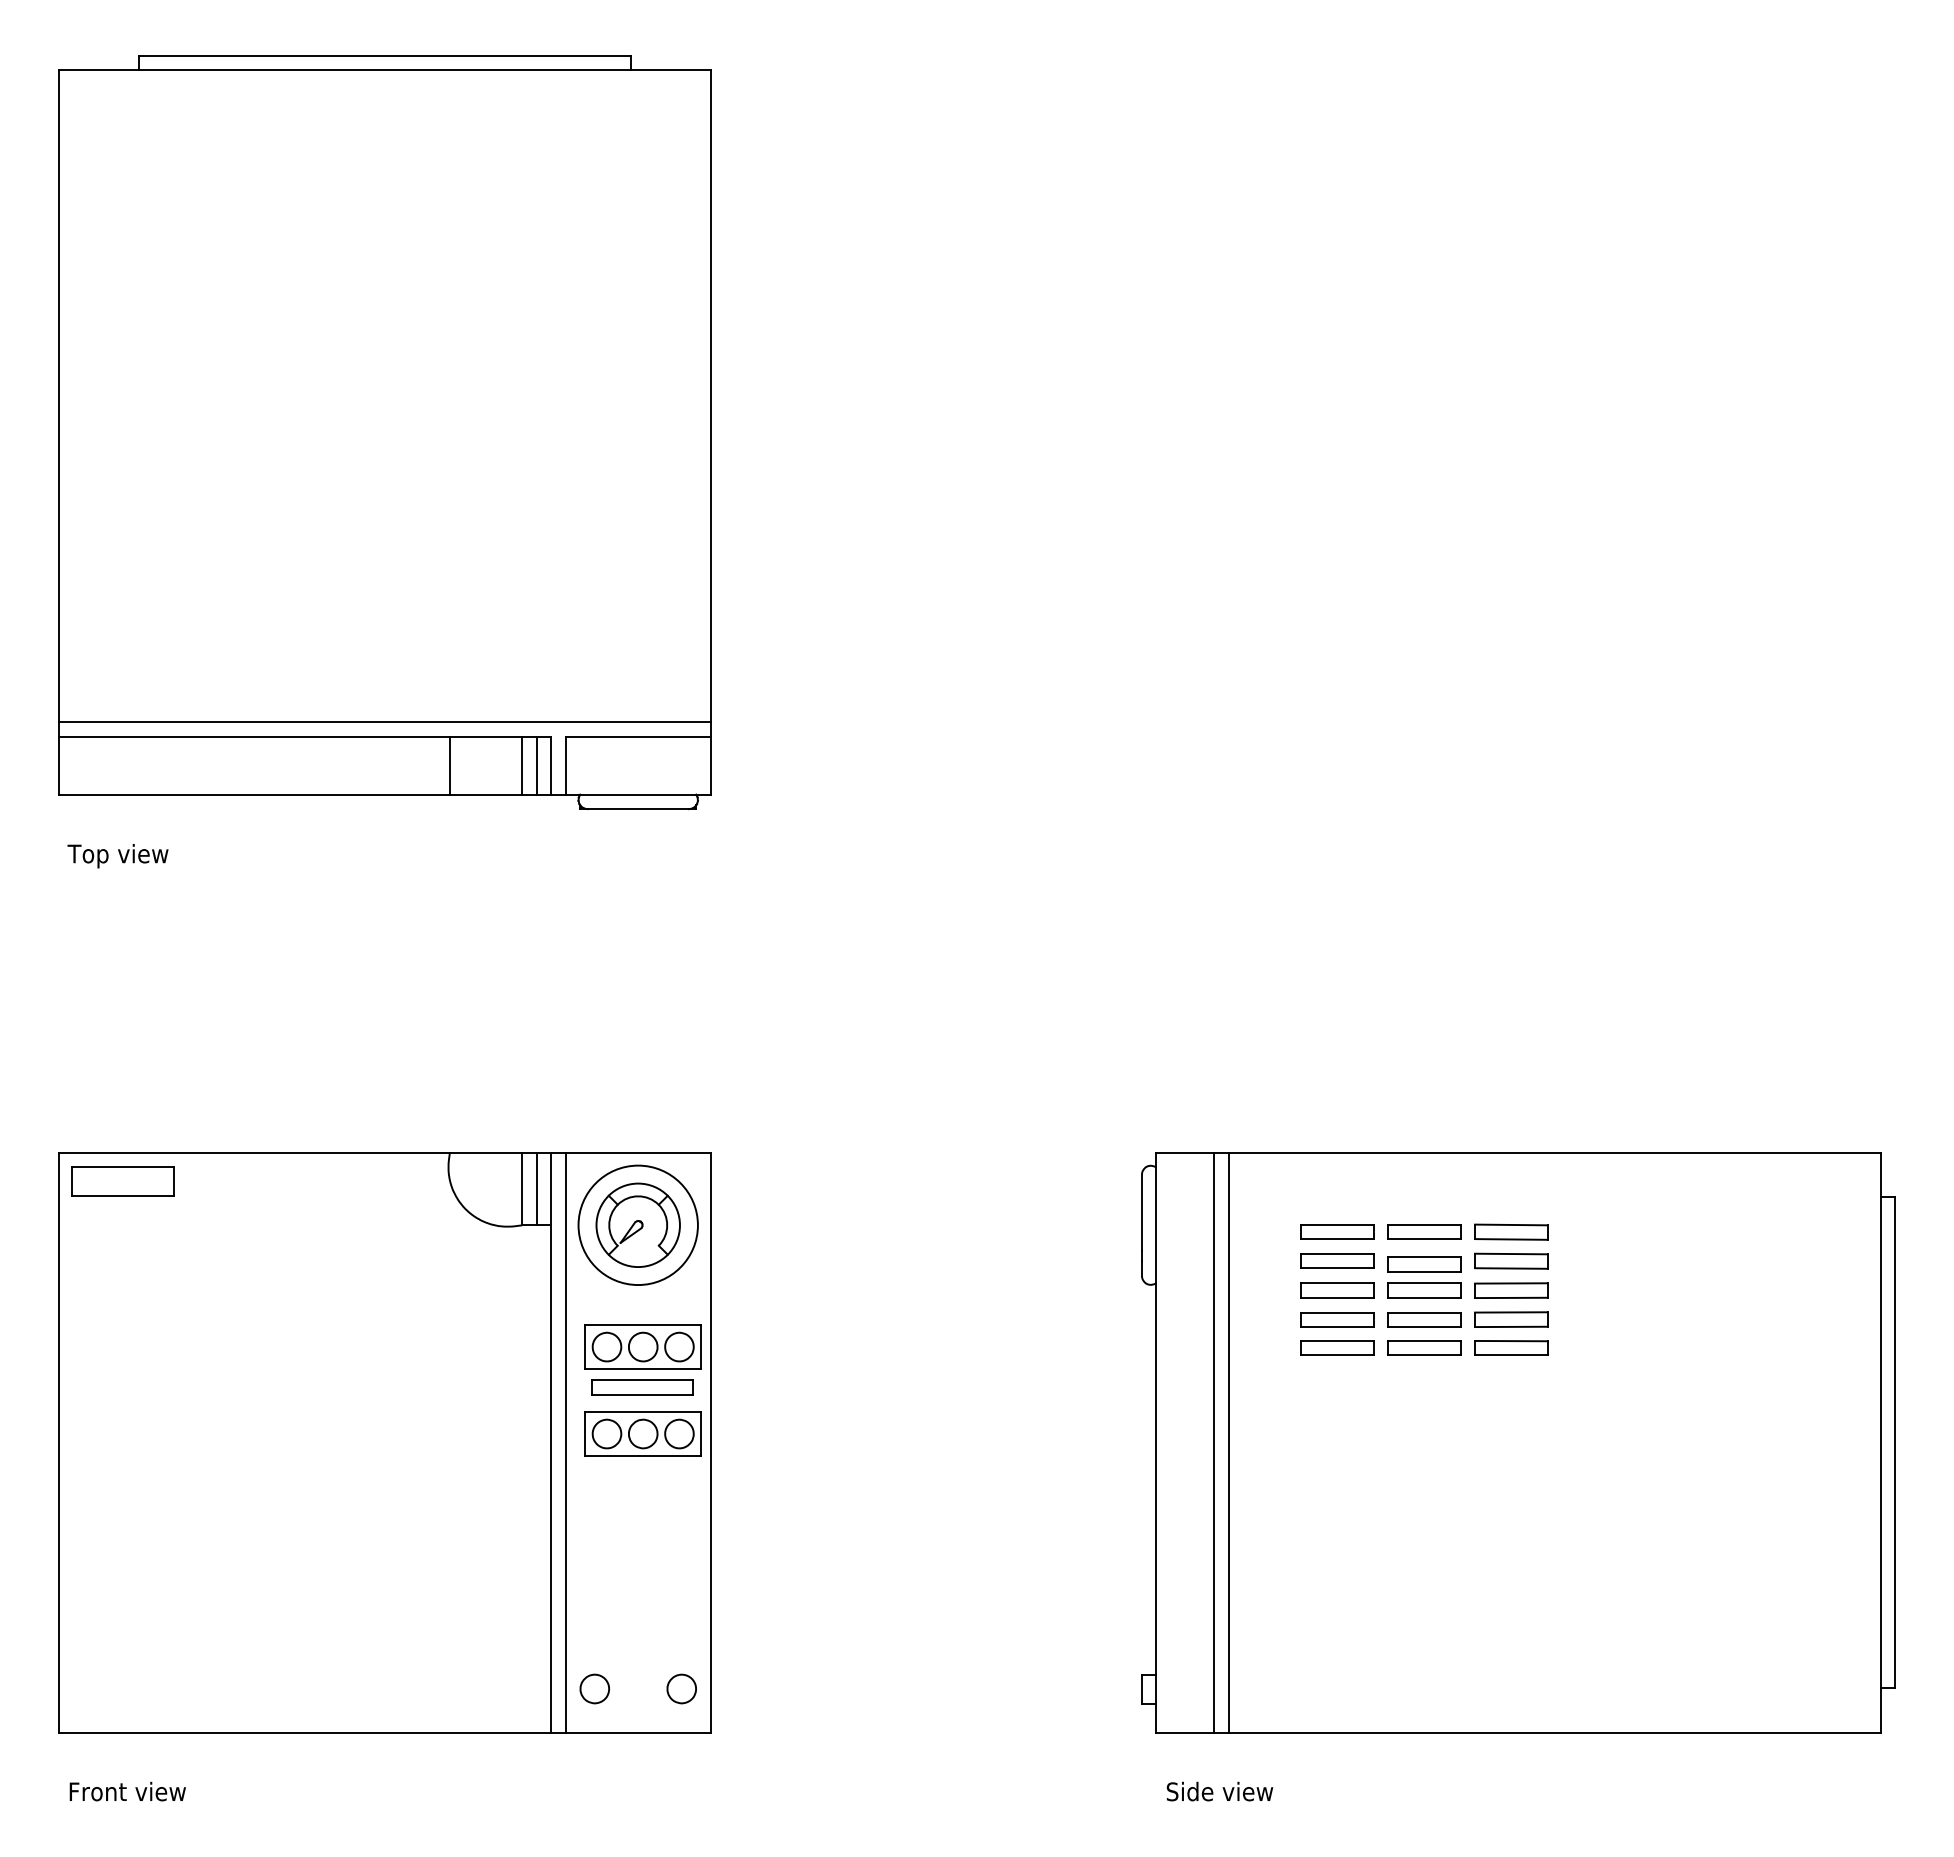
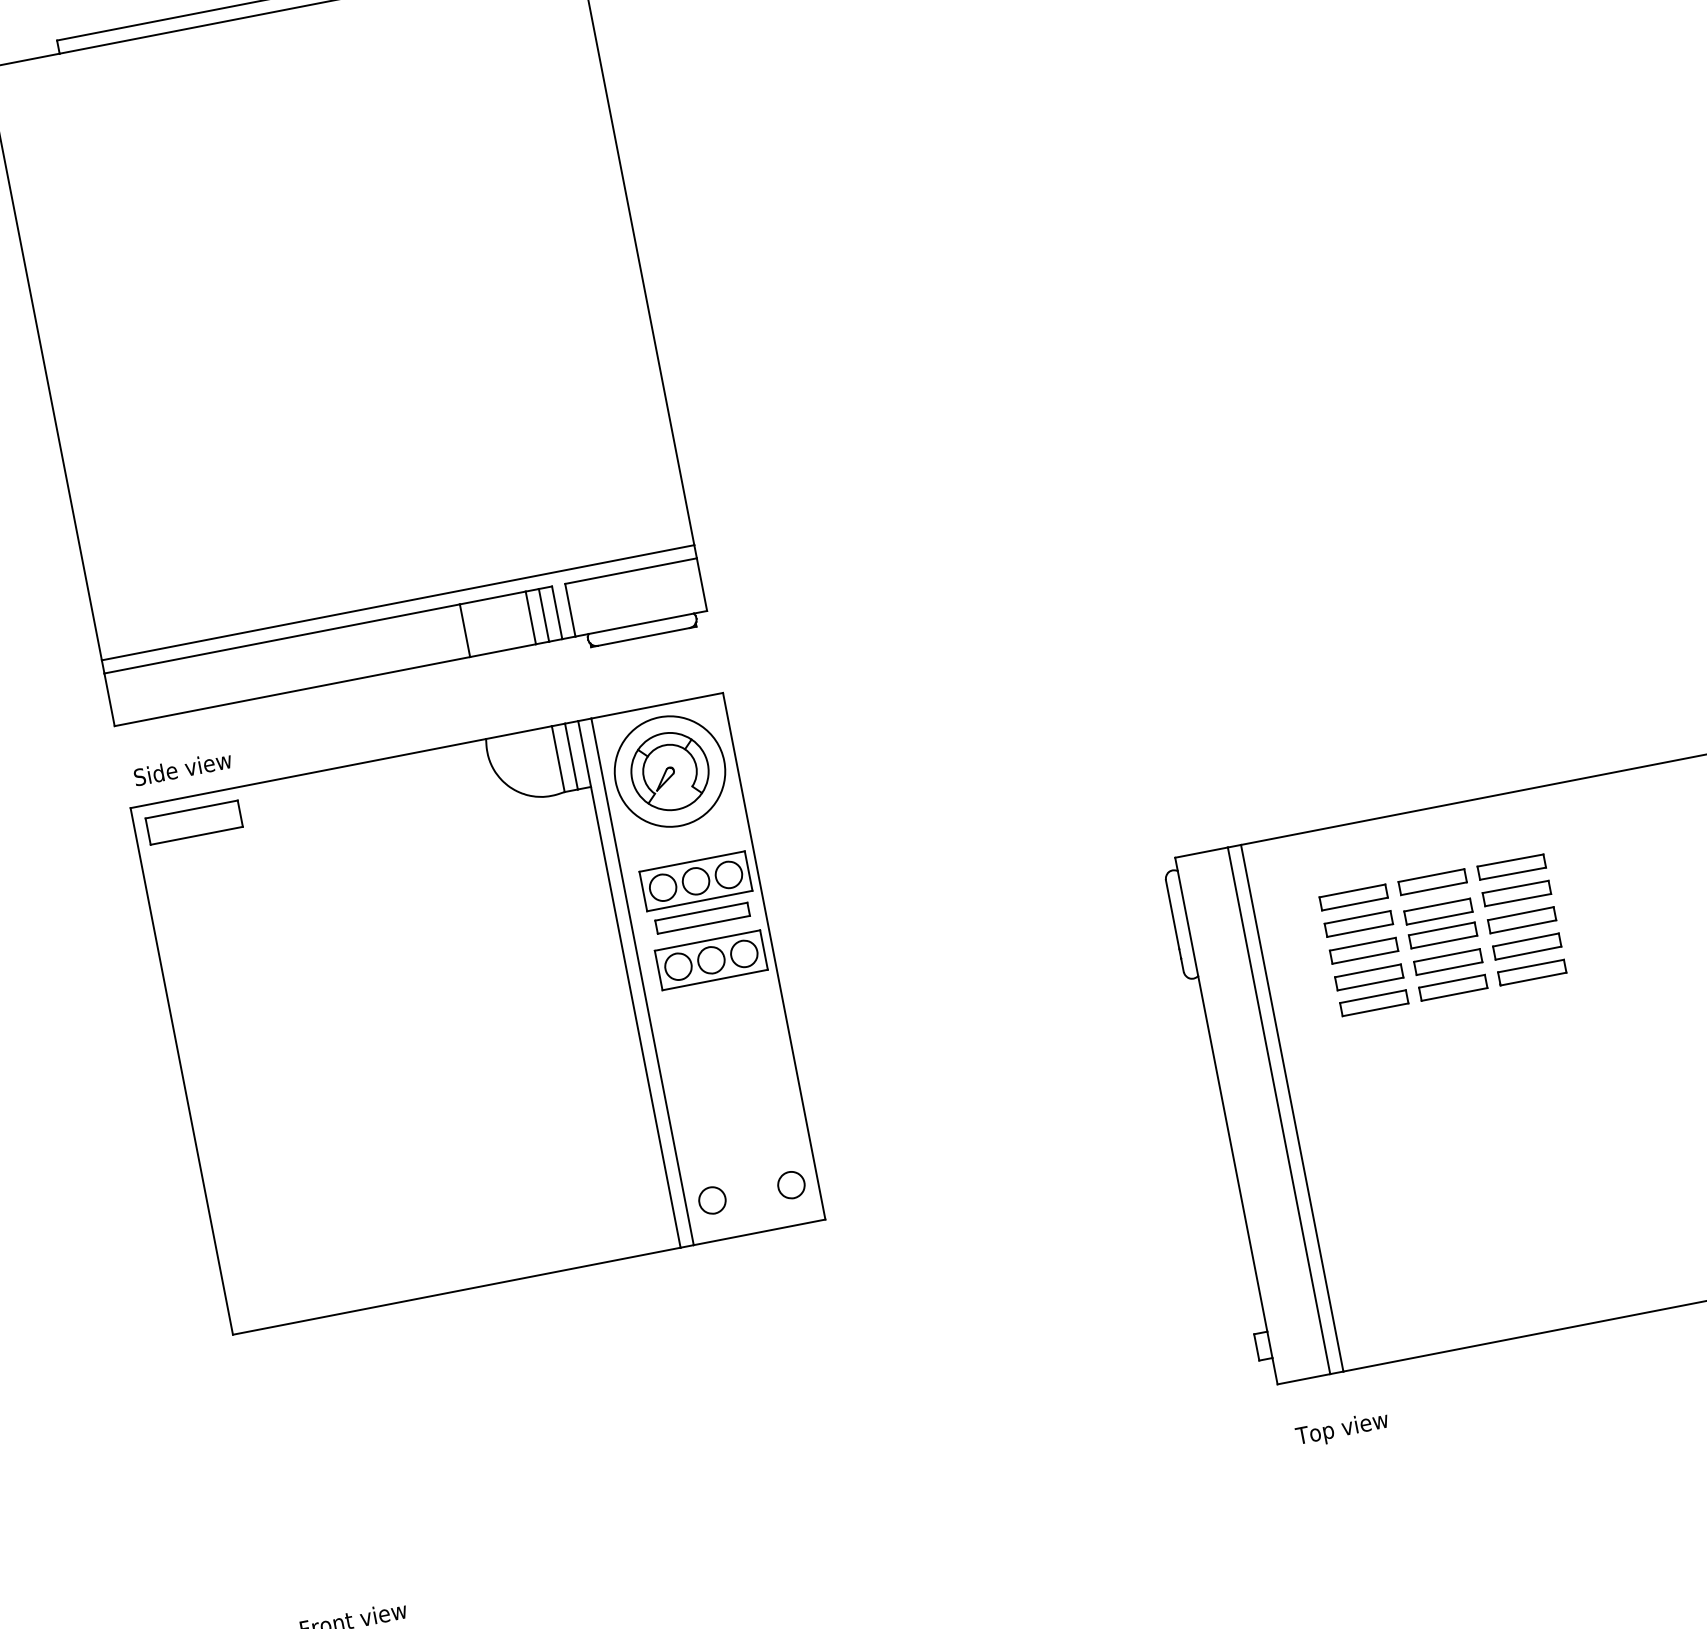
text: (121, 856) -> (182, 771), Top view -> Side view
part: (384, 1442) -> (477, 1013), moved
text: (1219, 1793) -> (1345, 1428), Side view -> Top view

